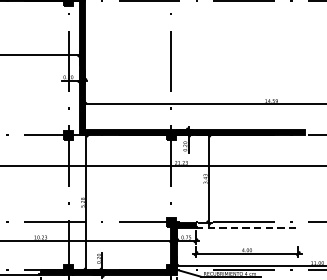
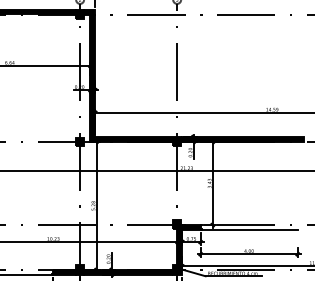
line: (247, 227) -> (249, 229), dashed -> solid

